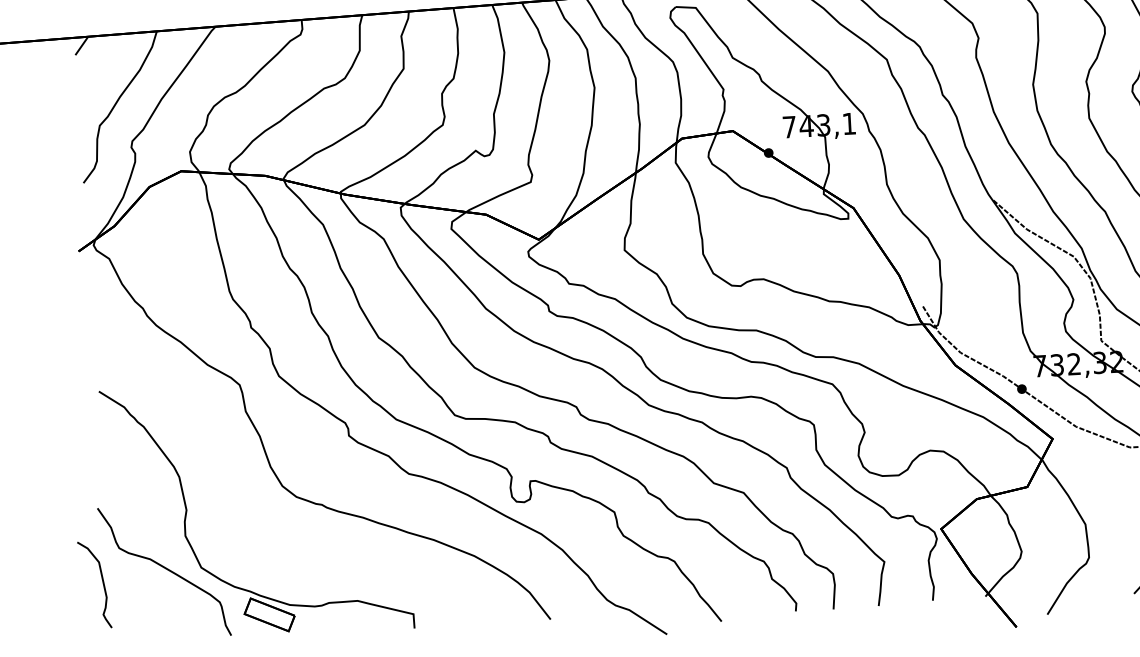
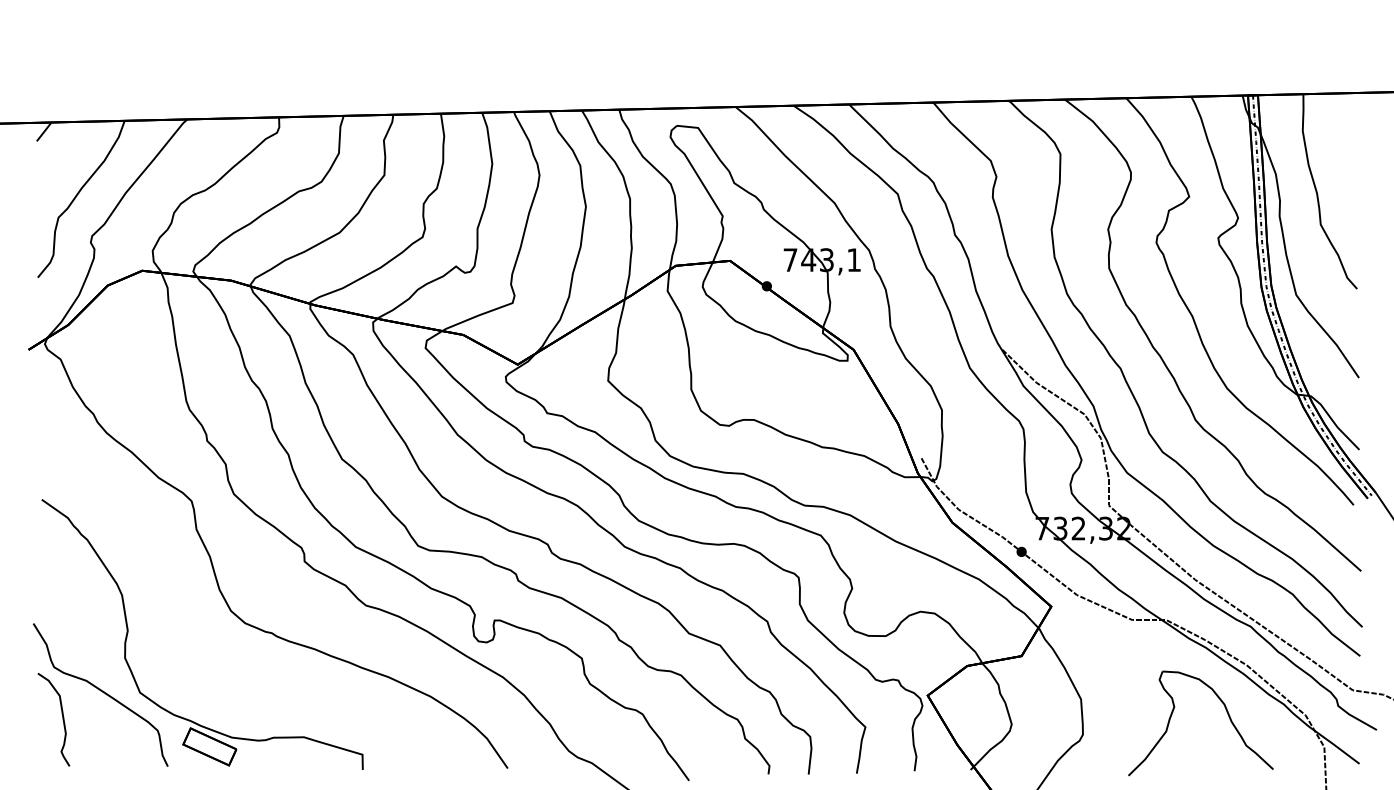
curve: (102, 584) -> (62, 719), moved

